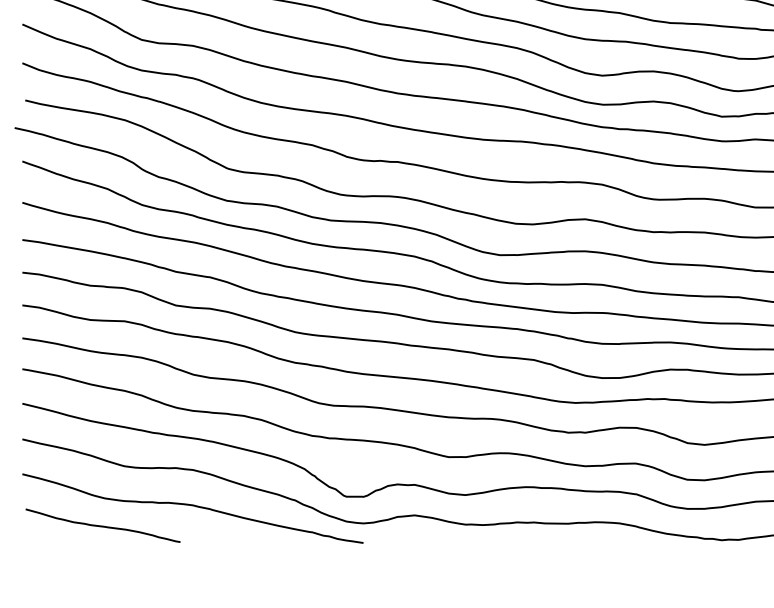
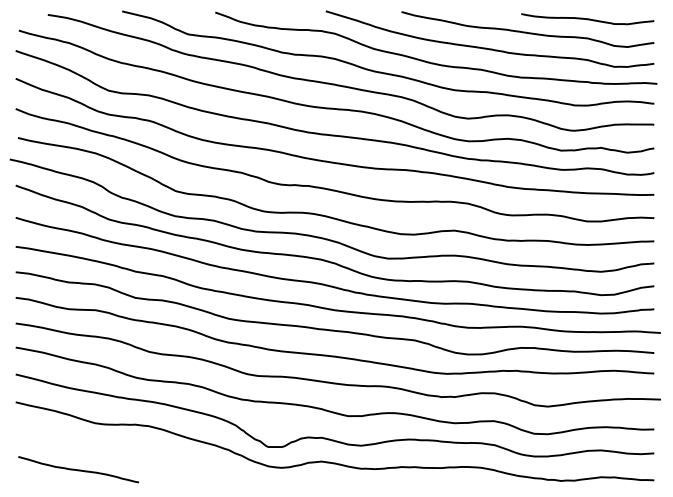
curve: (192, 506) -> (148, 454), removed

